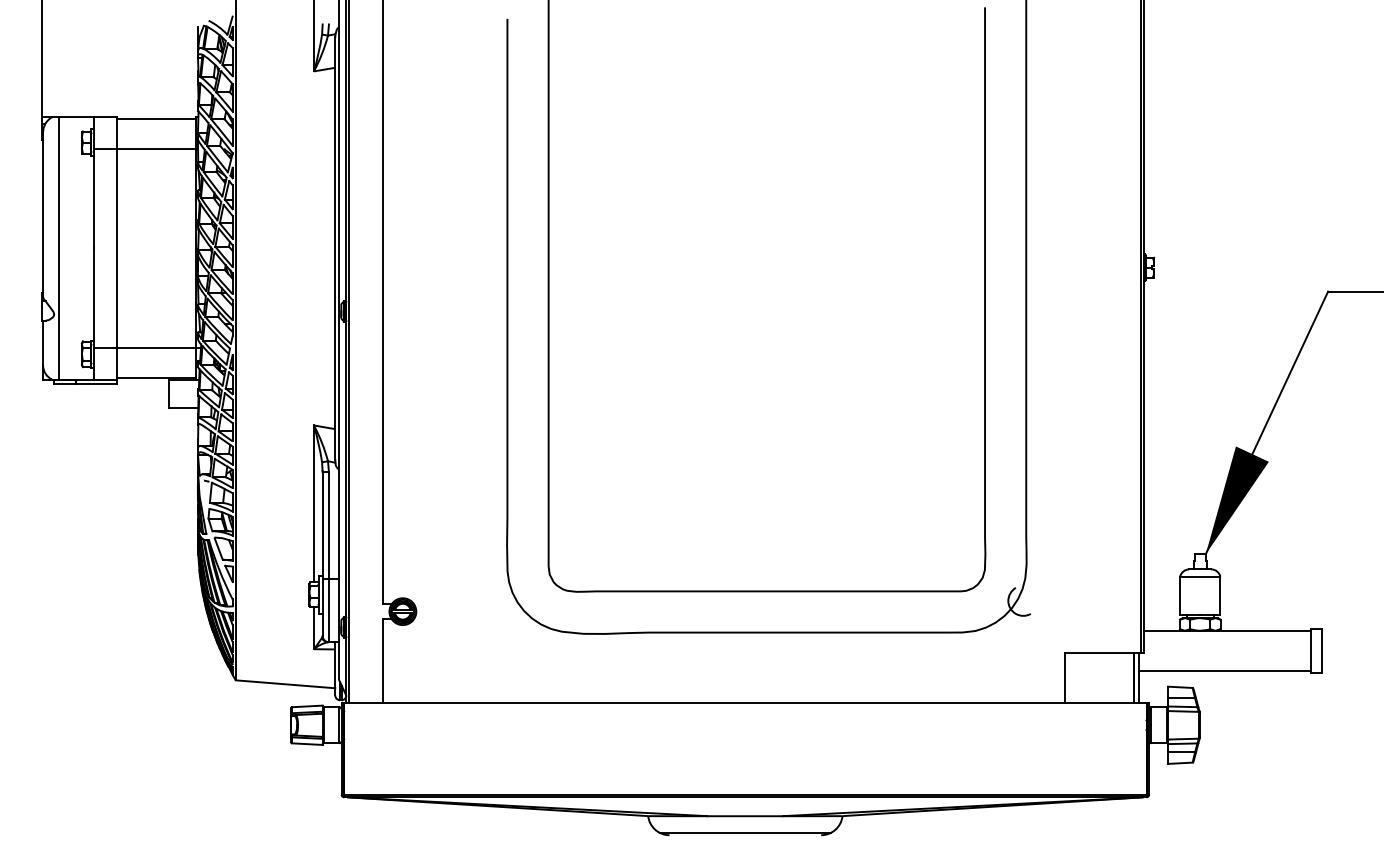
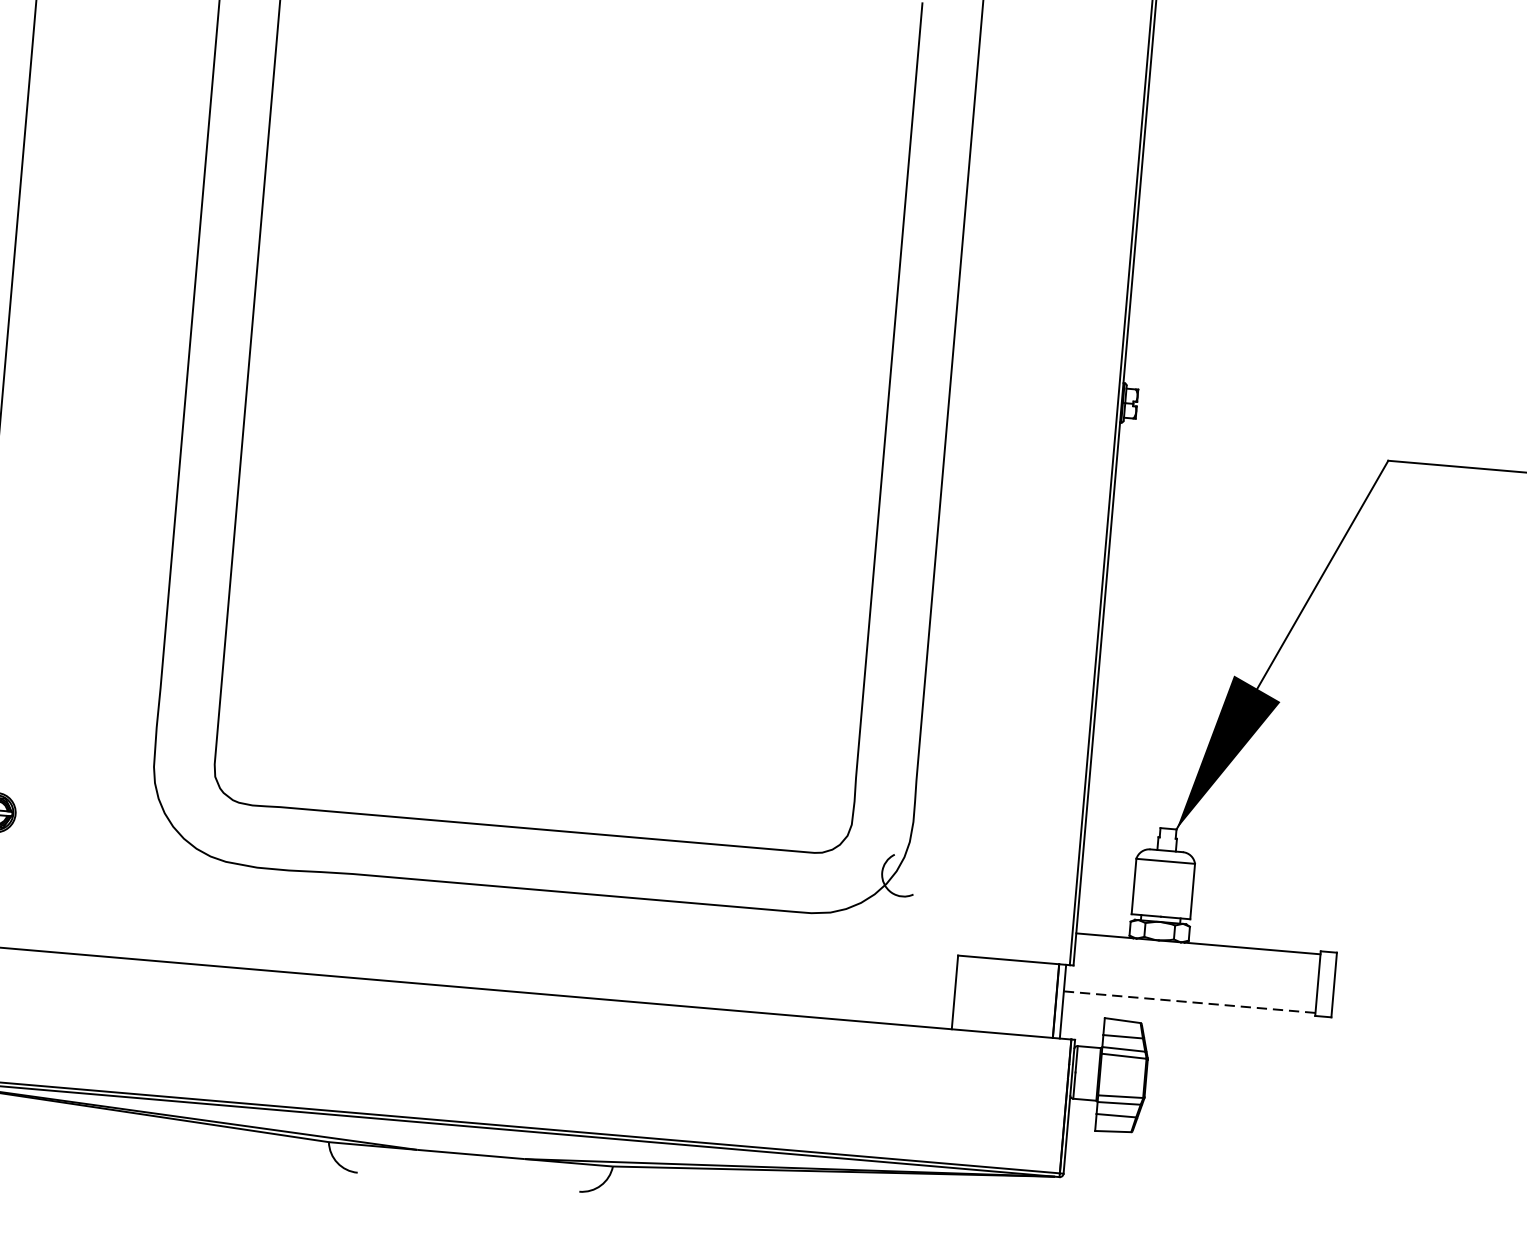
line: (1225, 670) -> (1190, 1001), solid -> dashed
line: (745, 832) -> (469, 1178), removed

